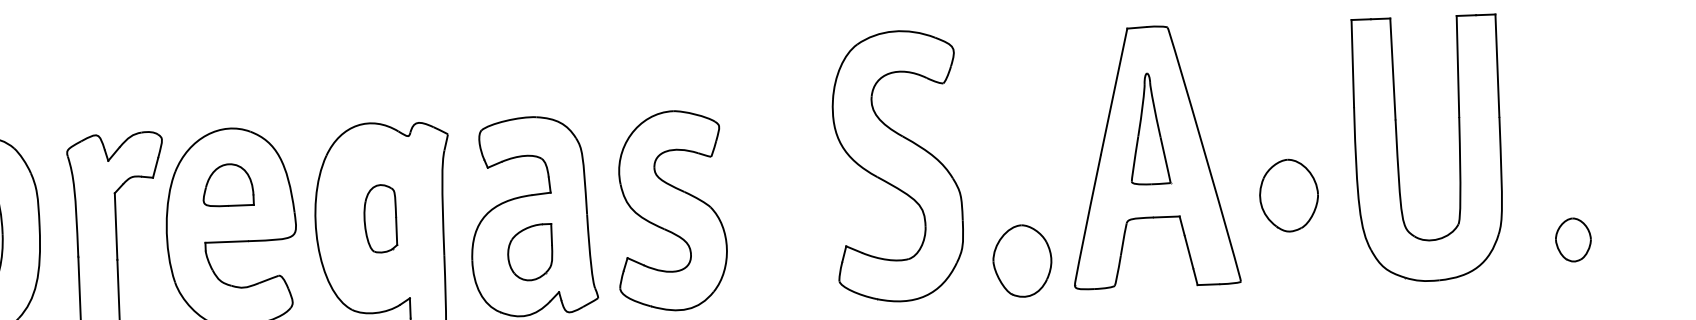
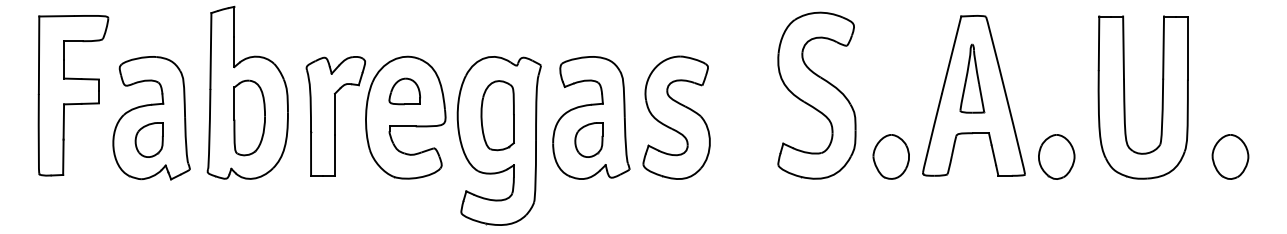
part: (1288, 194) -> (1056, 156), moved
part: (380, 218) -> (497, 115), size x1.67
part: (1573, 239) -> (1230, 156), size x1.67

